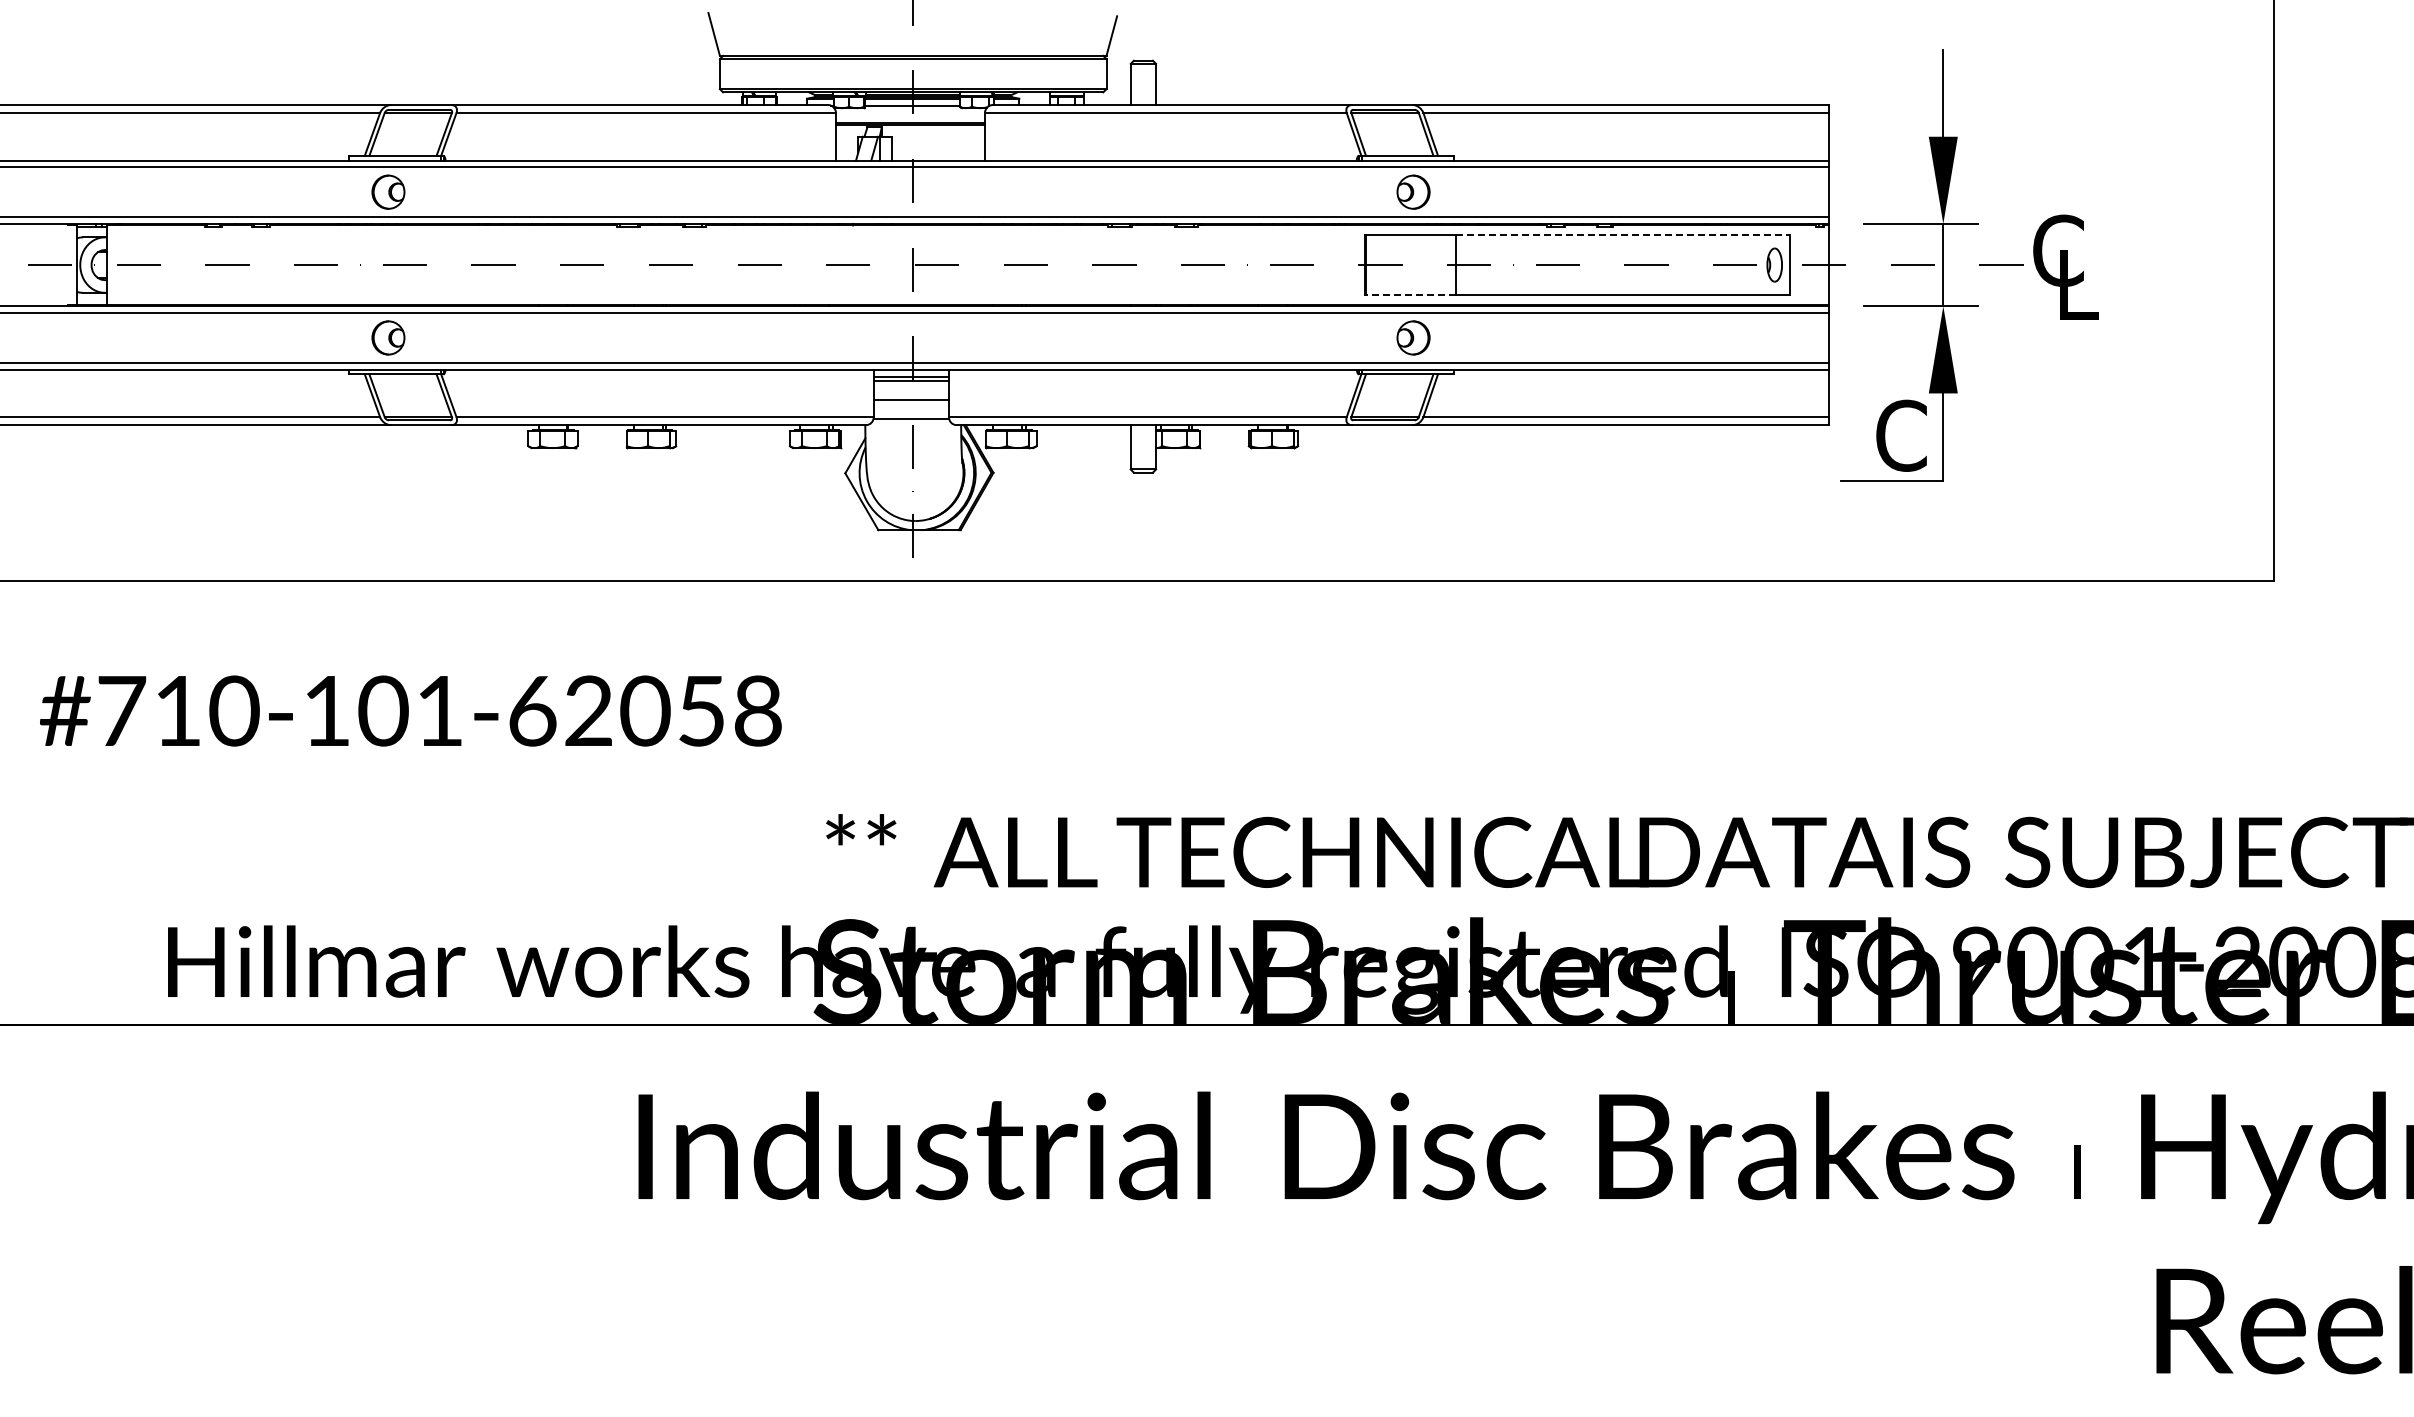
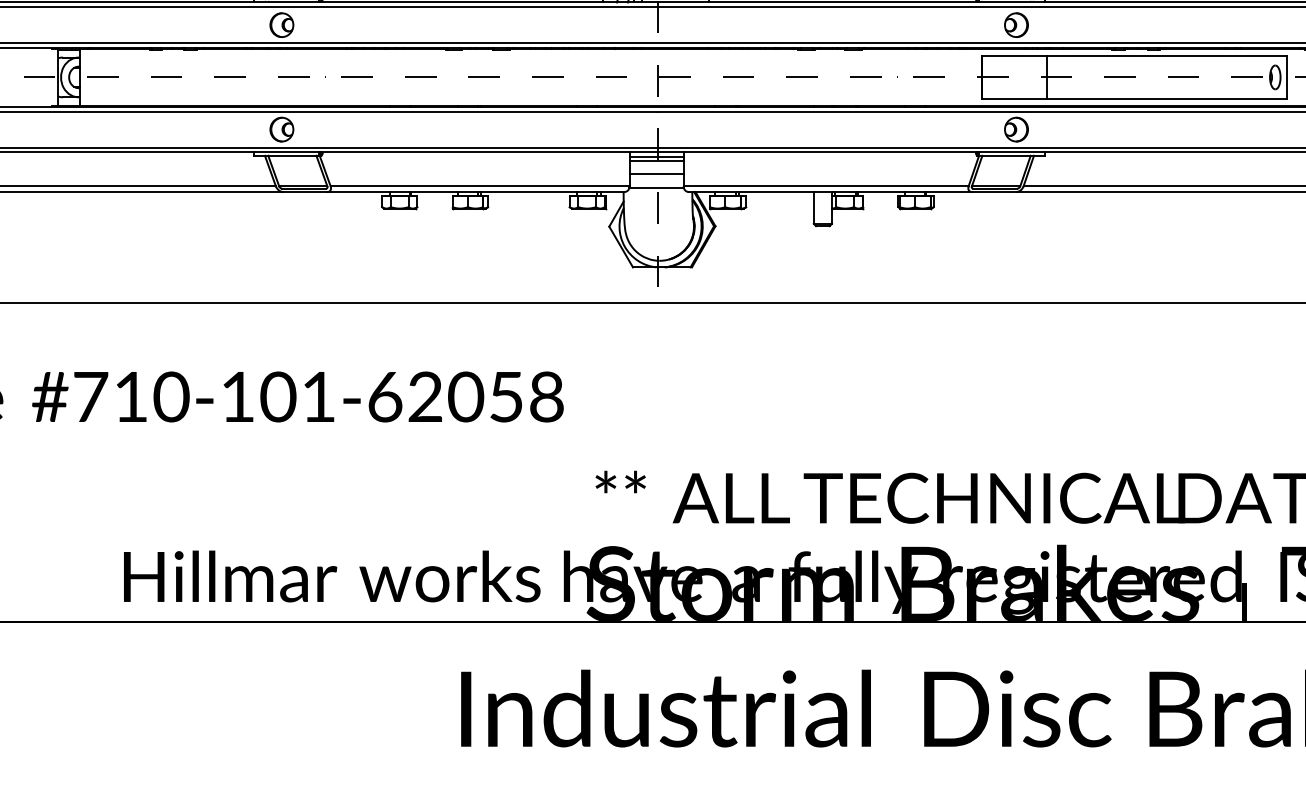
line: (1623, 234) -> (1166, 55), dashed -> solid
line: (1410, 295) -> (1014, 99), dashed -> solid

